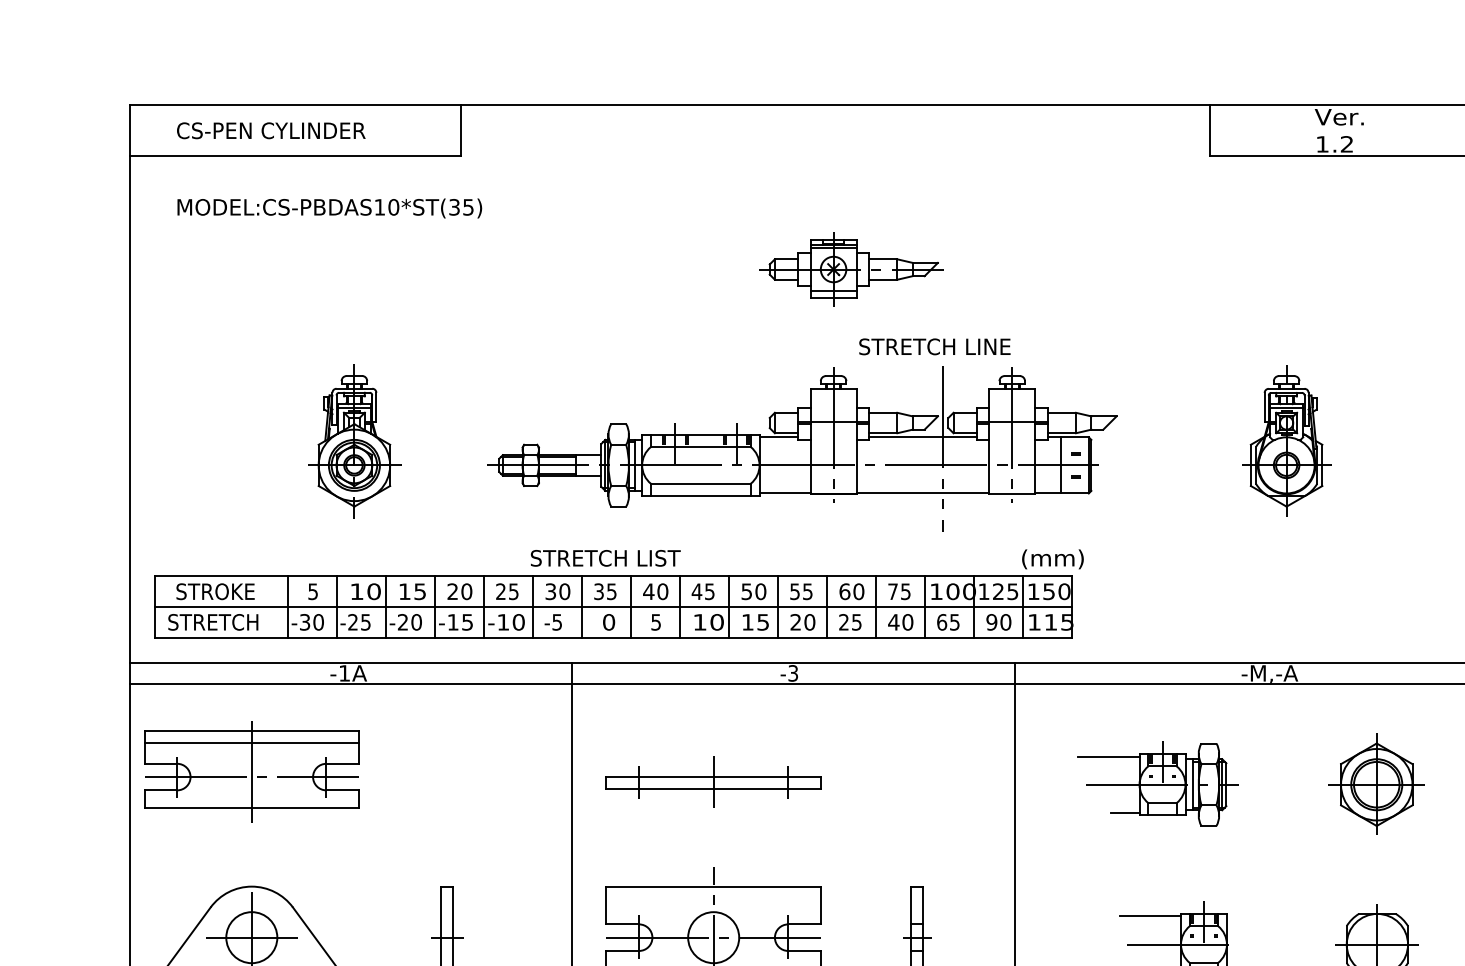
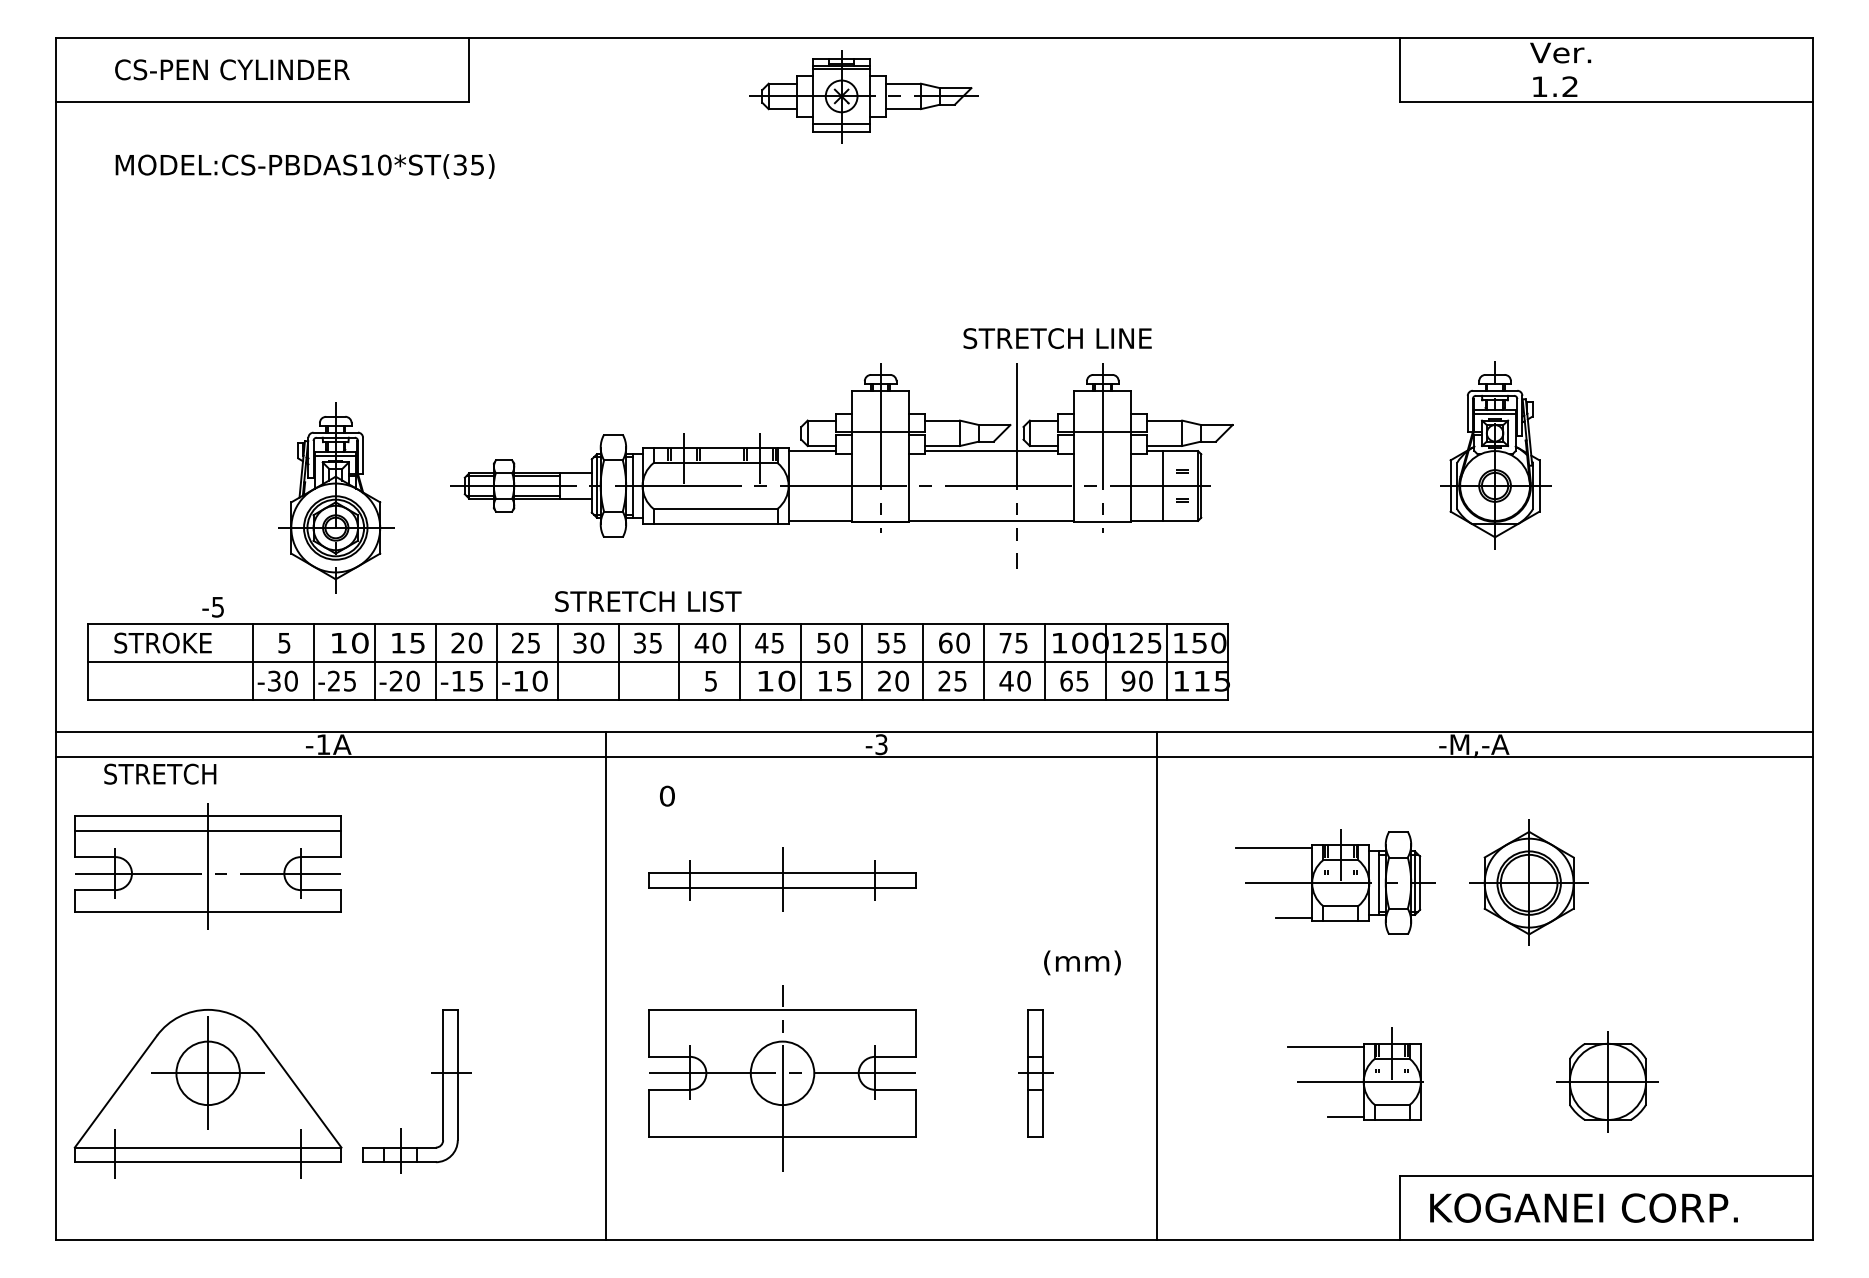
part: (851, 269) -> (863, 96), moved
part: (355, 440) -> (336, 497), moved
part: (802, 448) -> (841, 465), moved
text: (1052, 559) -> (1082, 962), moved
text: (213, 621) -> (160, 773), moved
text: (609, 621) -> (667, 795), moved
text: (552, 622) -> (212, 607), moved
part: (1376, 784) -> (1528, 882), moved

